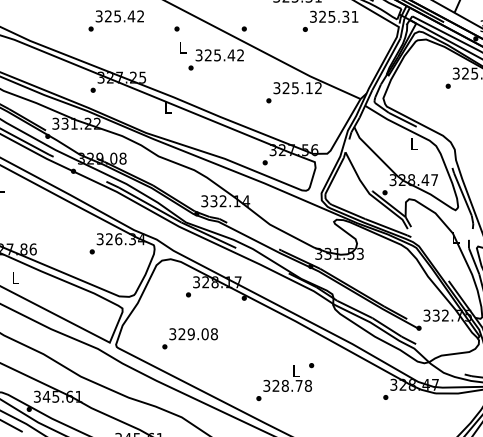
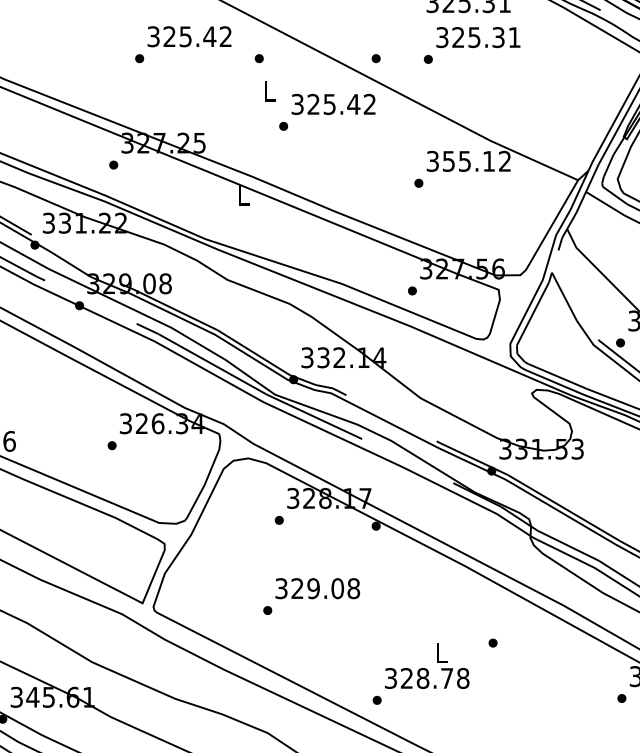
text: (115, 20) -> (181, 43), moved
text: (330, 20) -> (472, 43), moved
text: (285, 88) -> (447, 161), 325.12 -> 355.12
text: (189, 338) -> (310, 596), moved
text: (283, 383) -> (419, 674), moved

